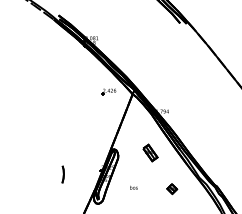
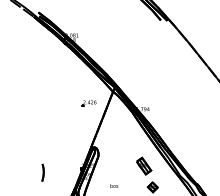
part: (108, 91) -> (88, 103), moved
part: (150, 152) -> (144, 165), moved

